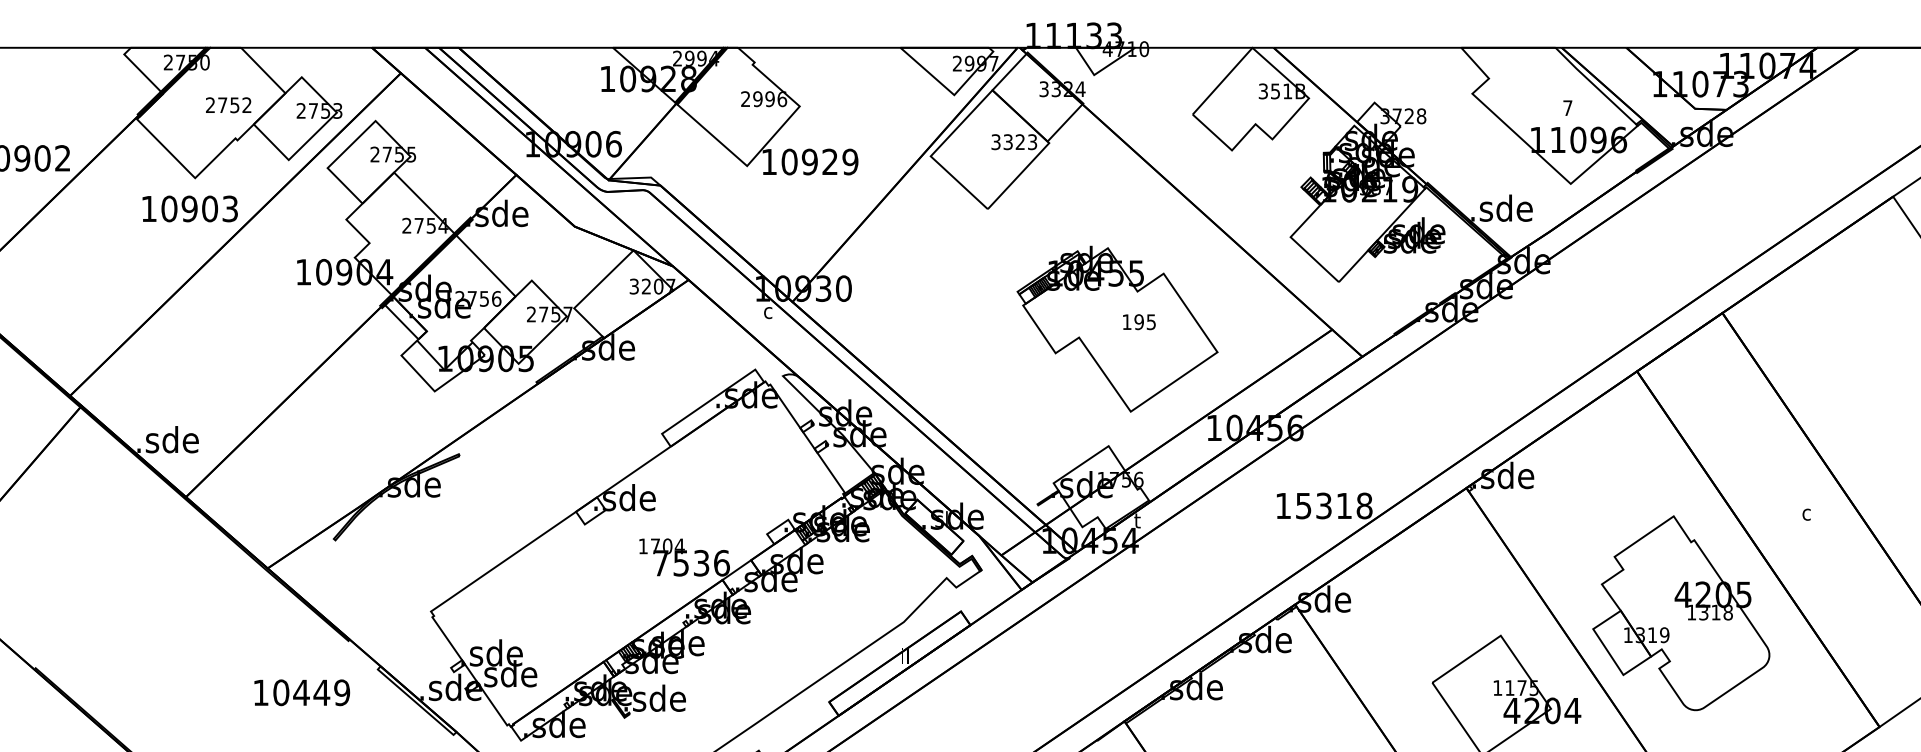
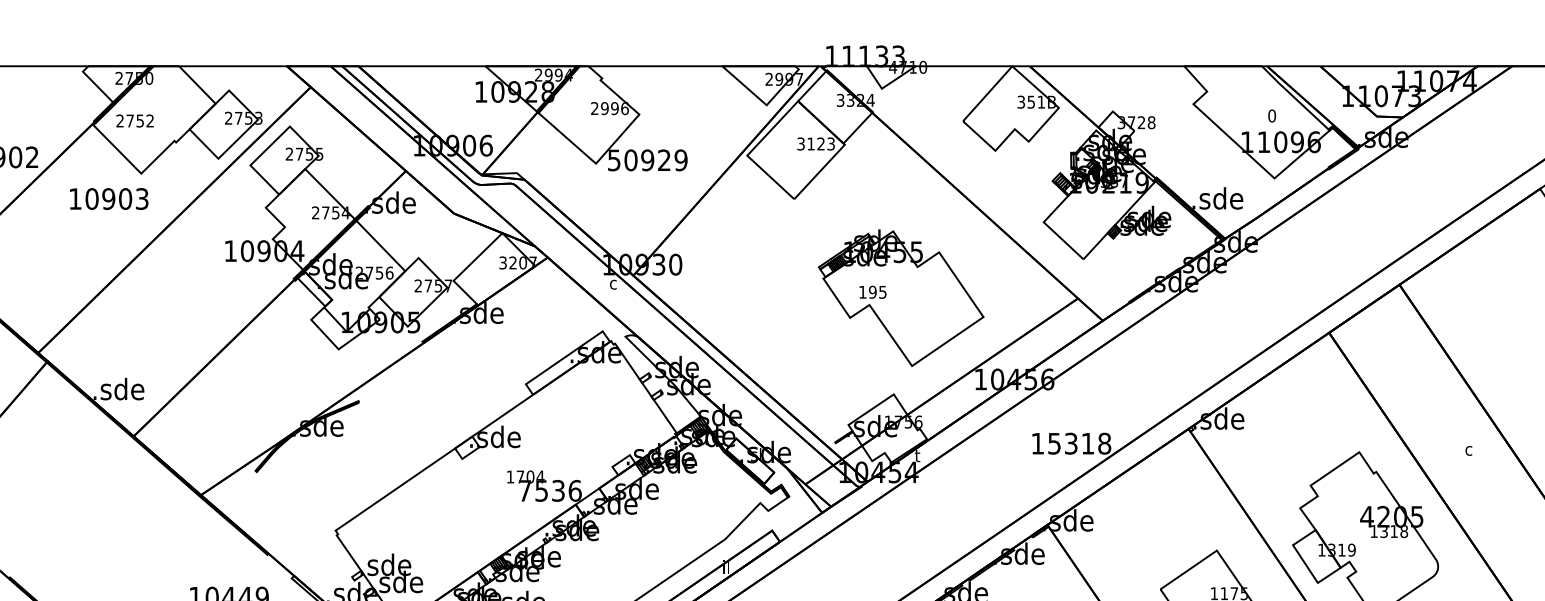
text: (228, 105) -> (134, 121), moved
text: (1567, 108) -> (1271, 116), 7 -> 0
text: (1007, 142) -> (810, 144), 3323 -> 3123
text: (768, 162) -> (613, 160), 10929 -> 50929
text: (189, 208) -> (108, 198), moved
text: (1139, 322) -> (873, 292), moved

